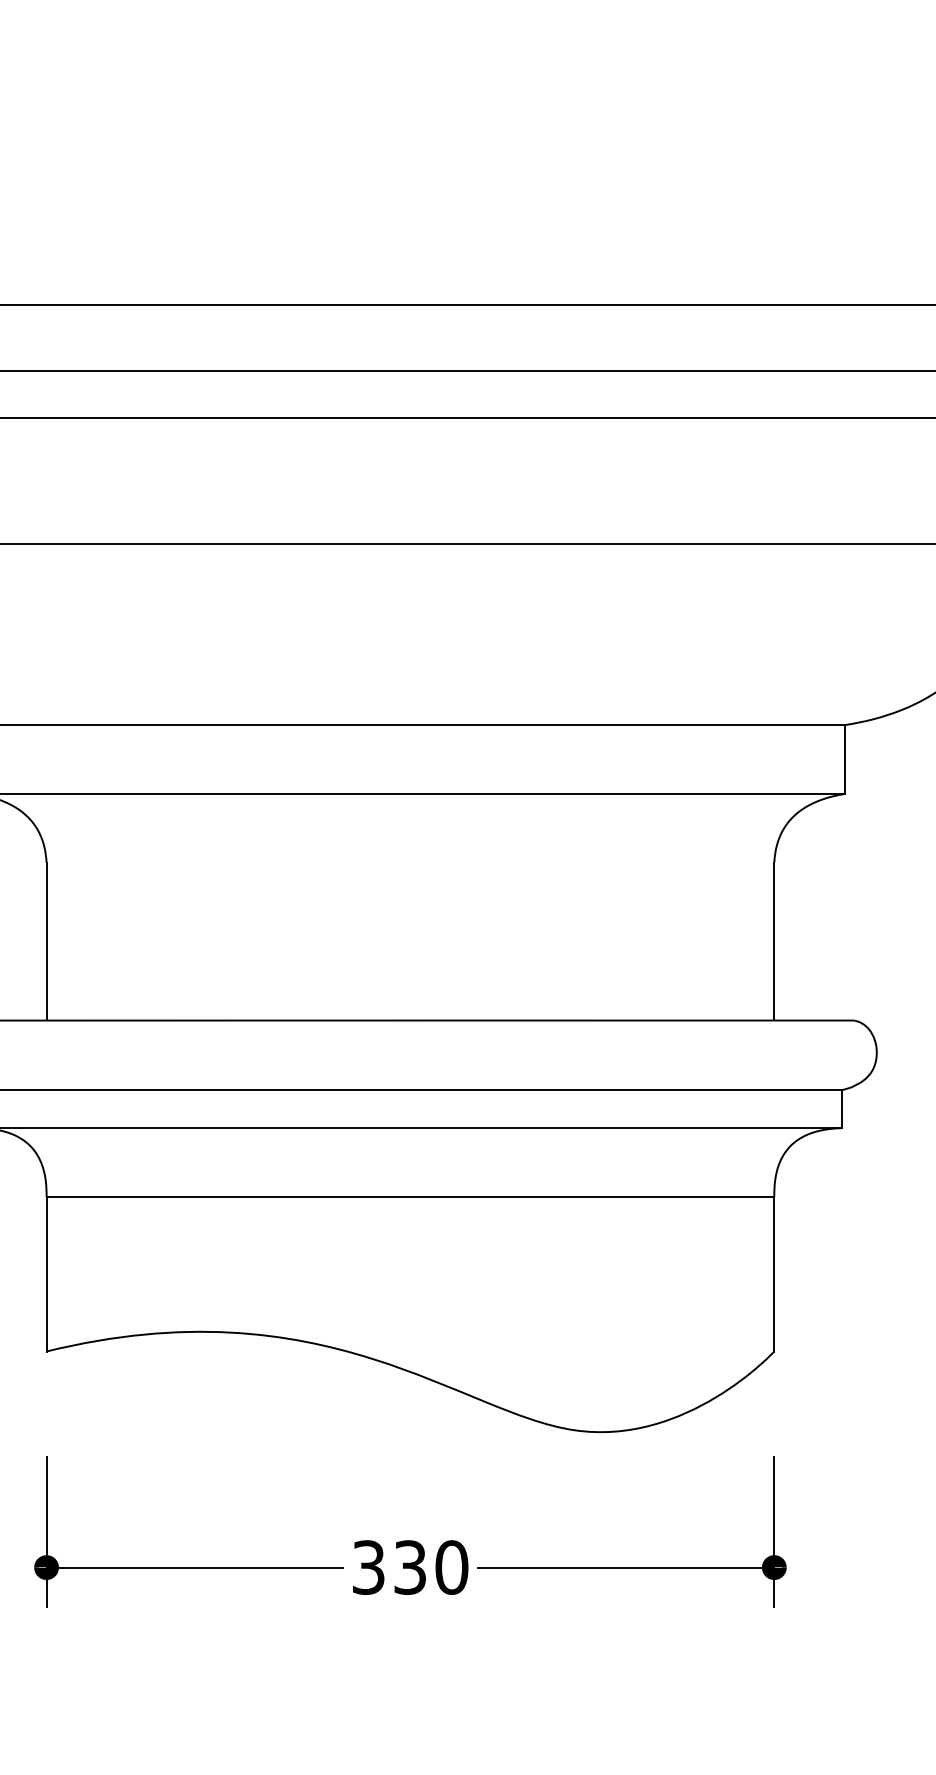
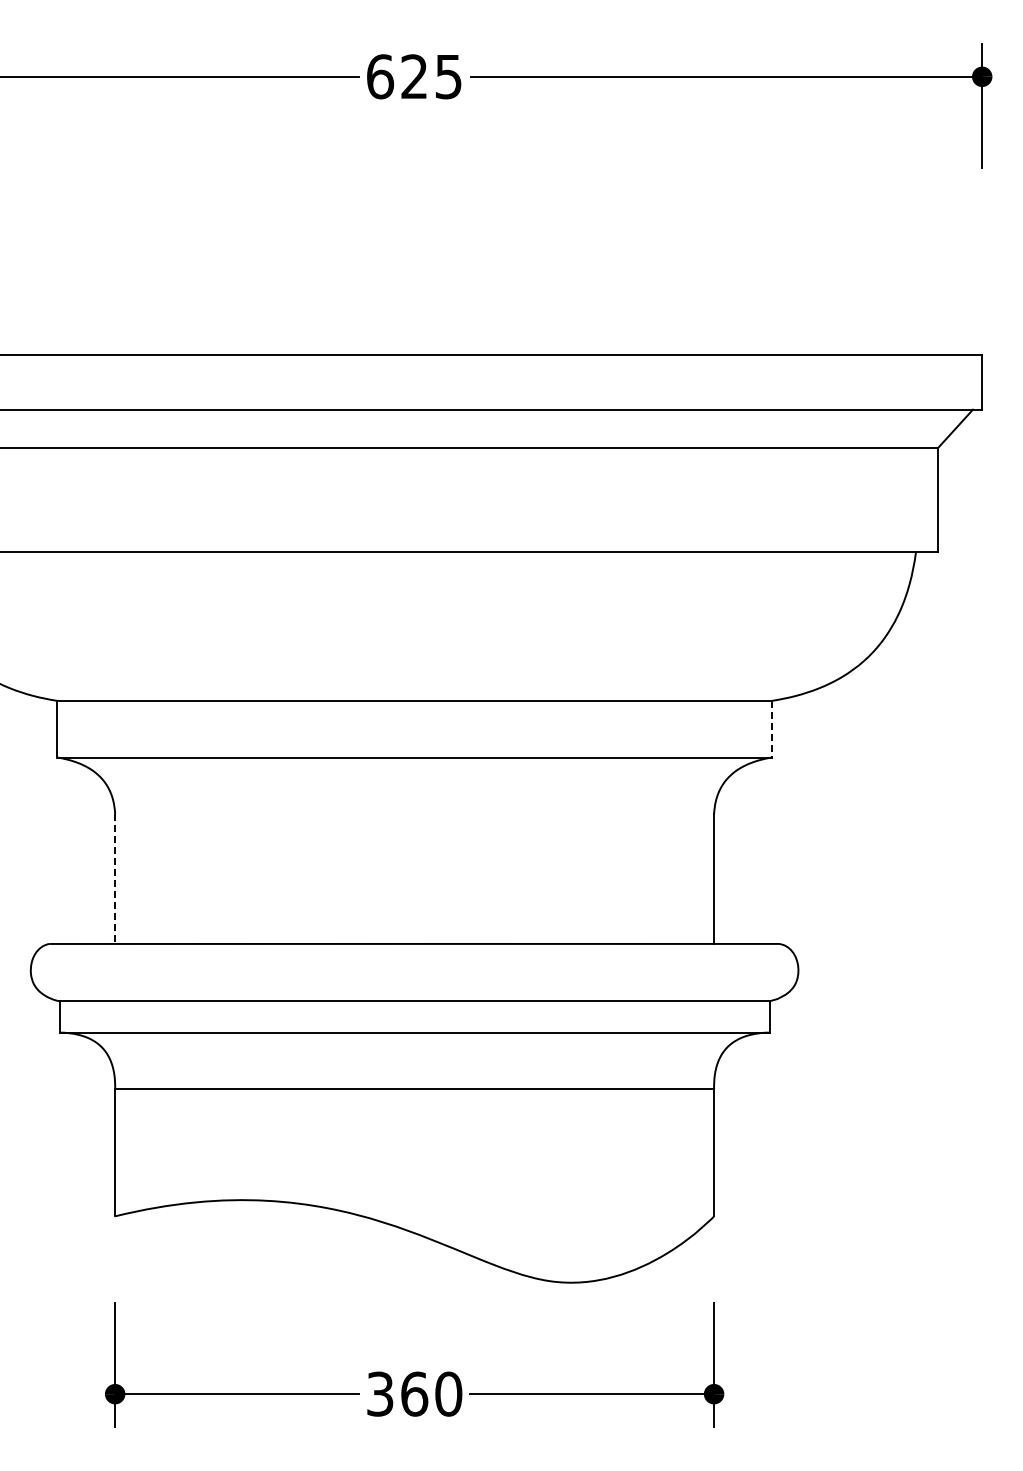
line: (844, 759) -> (771, 729), solid -> dashed
line: (46, 941) -> (115, 878), solid -> dashed
text: (410, 1566) -> (414, 1393), 330 -> 360

